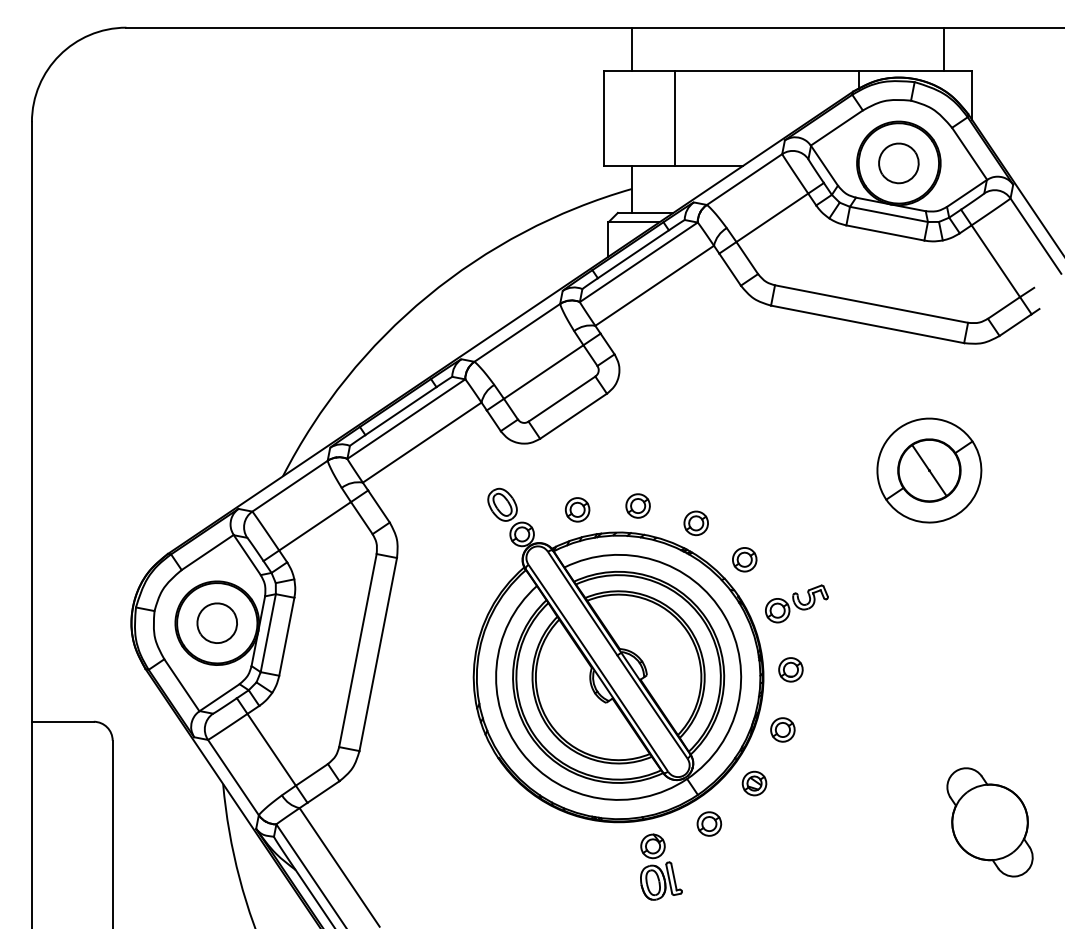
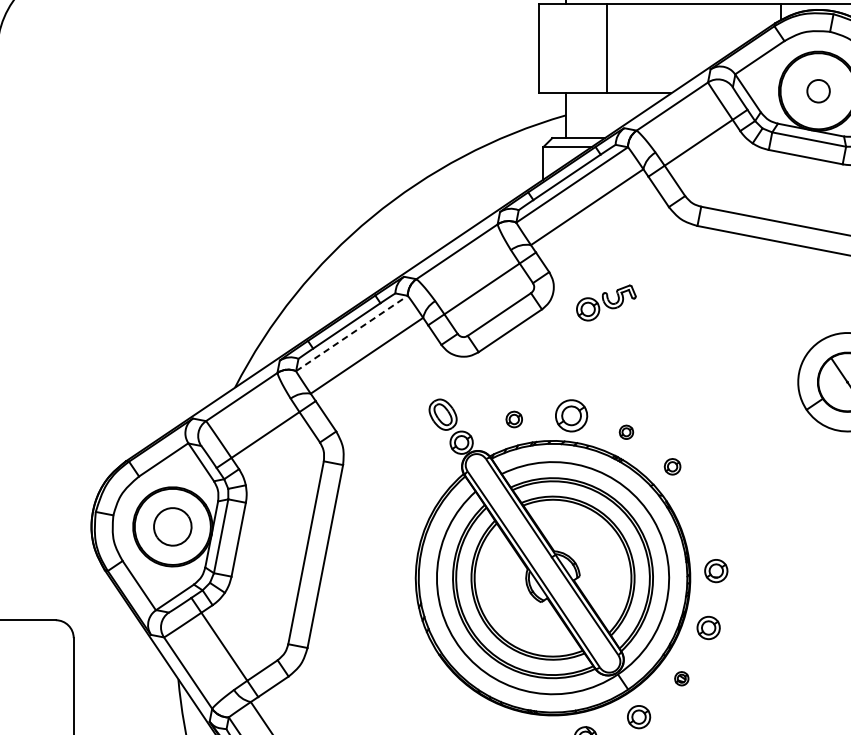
part: (898, 163) -> (818, 91), size x0.6
line: (406, 418) -> (352, 332), solid -> dashed
part: (637, 505) -> (570, 415), size x1.4
part: (577, 509) -> (514, 419), size x0.7
part: (695, 523) -> (625, 432), size x0.6
part: (744, 559) -> (672, 466), size x0.7
part: (796, 603) -> (605, 302), moved
part: (754, 783) -> (681, 678), size x0.6

